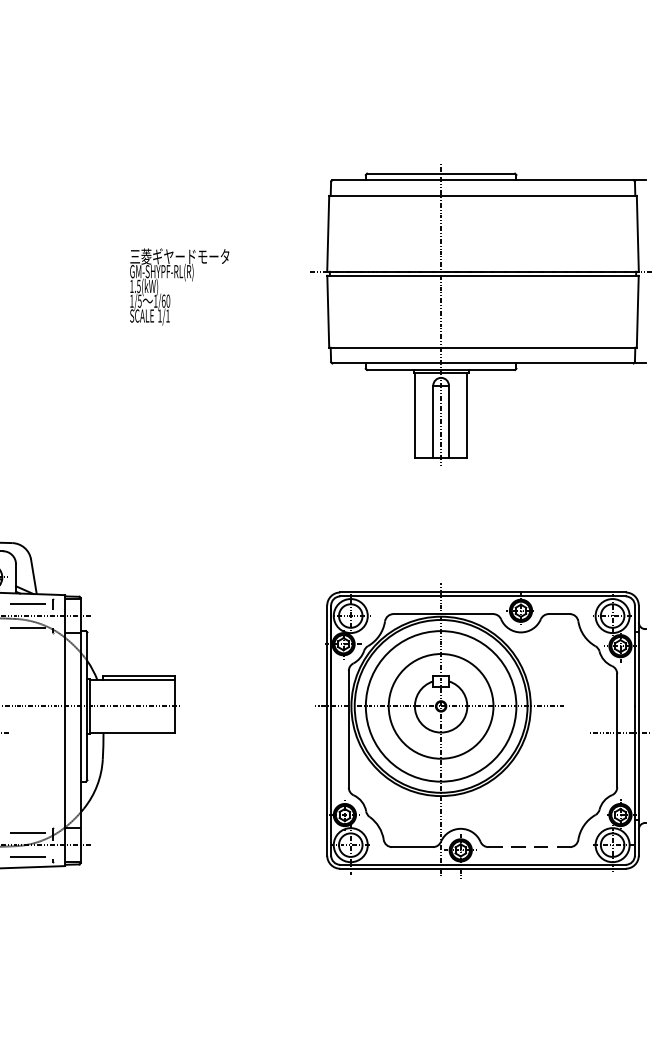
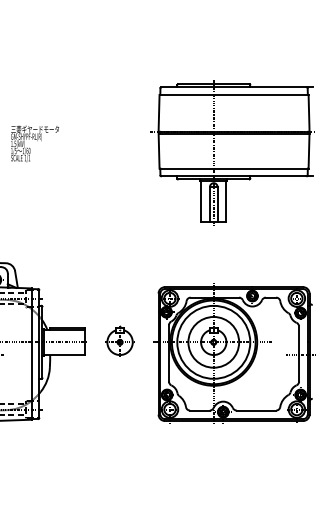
text: (178, 285) -> (34, 143), moved
part: (246, 702) -> (119, 340), added
line: (529, 847) -> (256, 410), dashed -> solid

